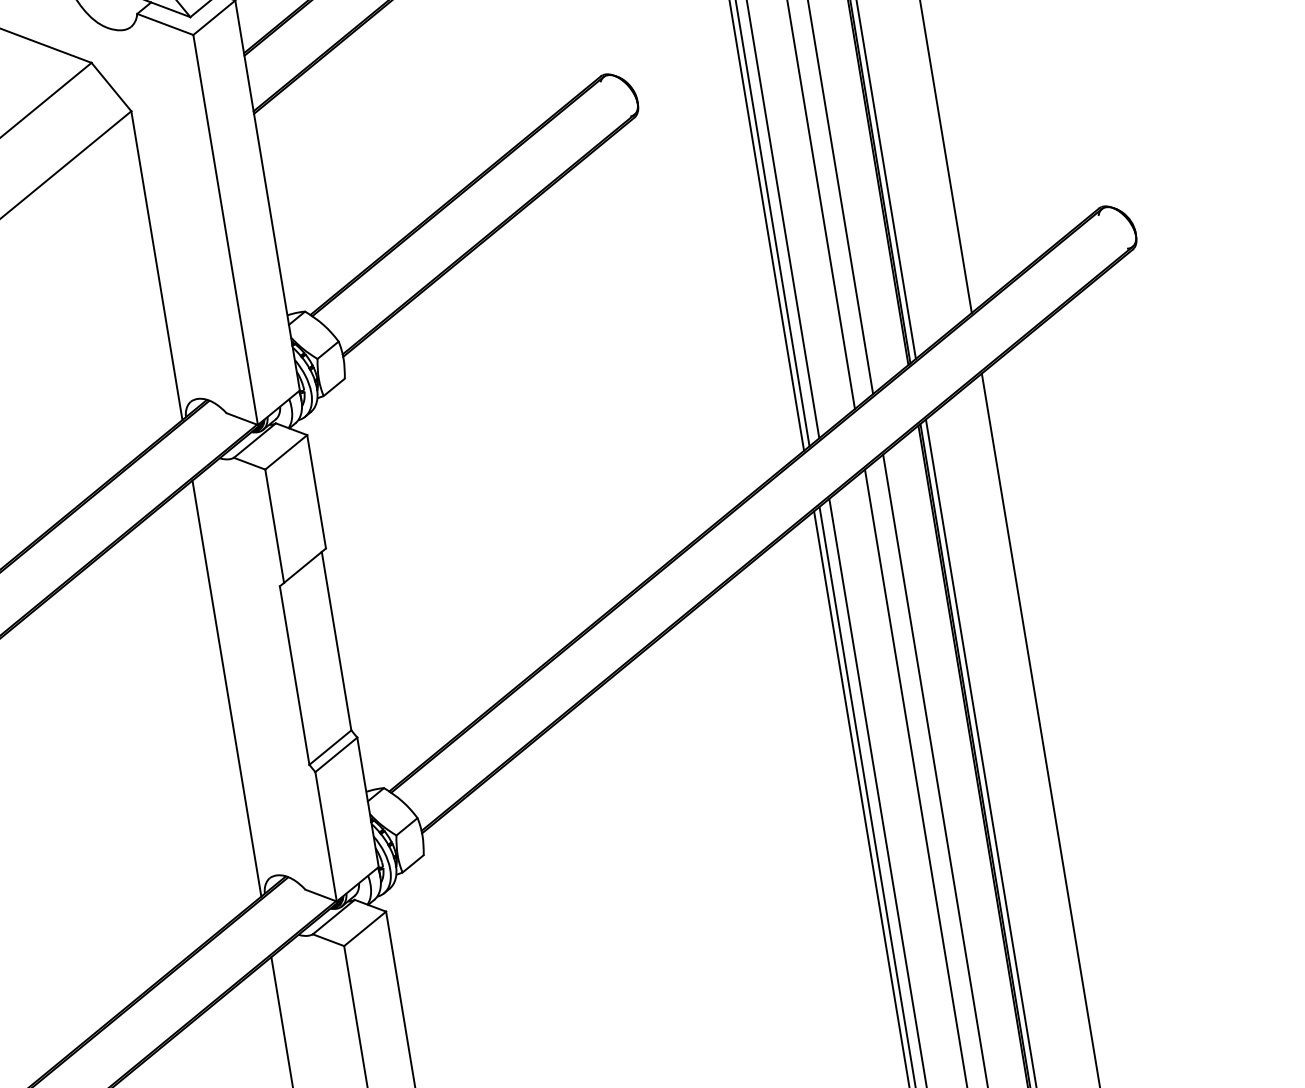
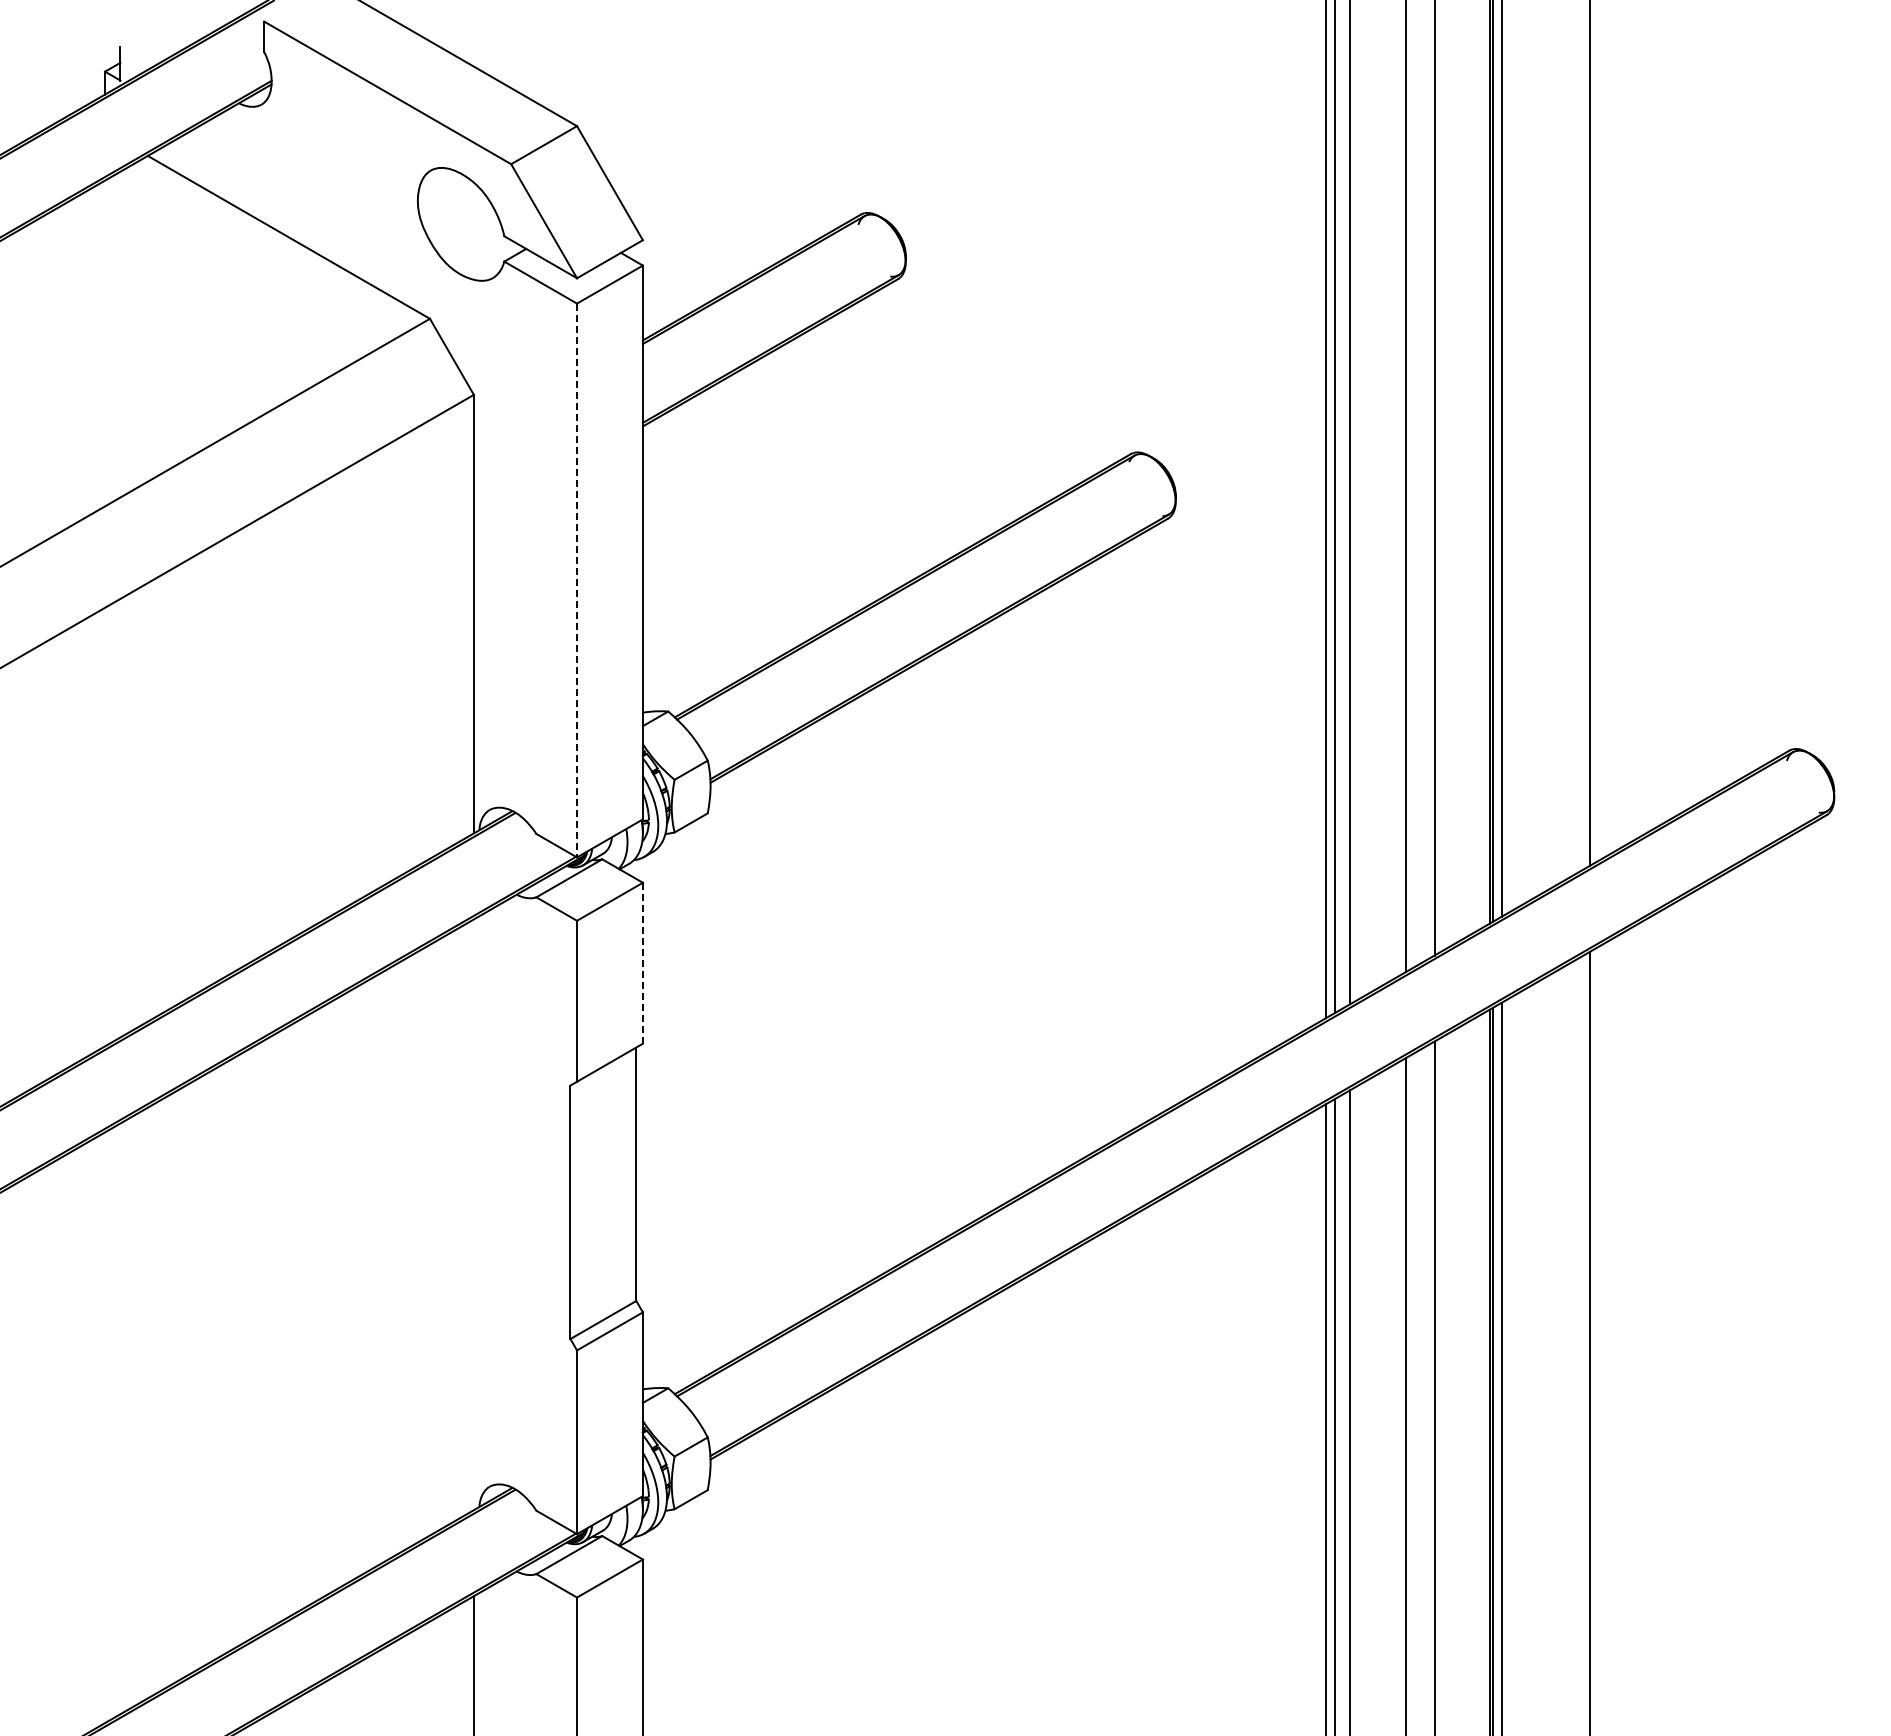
line: (225, 229) -> (577, 580), solid -> dashed
line: (316, 492) -> (642, 963), solid -> dashed
line: (226, 688) -> (473, 1214), removed

